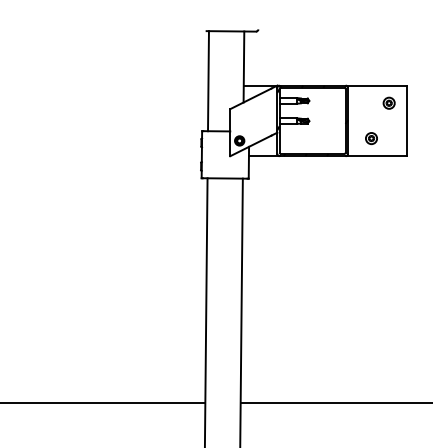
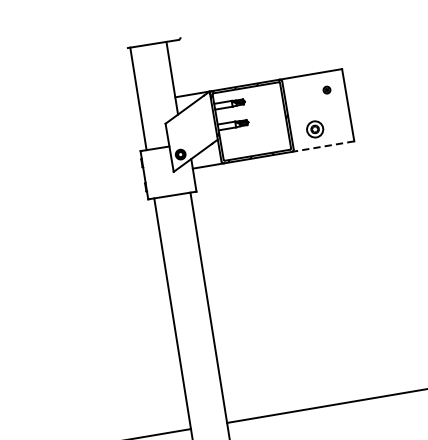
part: (388, 102) -> (326, 89), size x0.6
part: (371, 138) -> (315, 129), size x1.4
line: (376, 156) -> (323, 146), solid -> dashed

